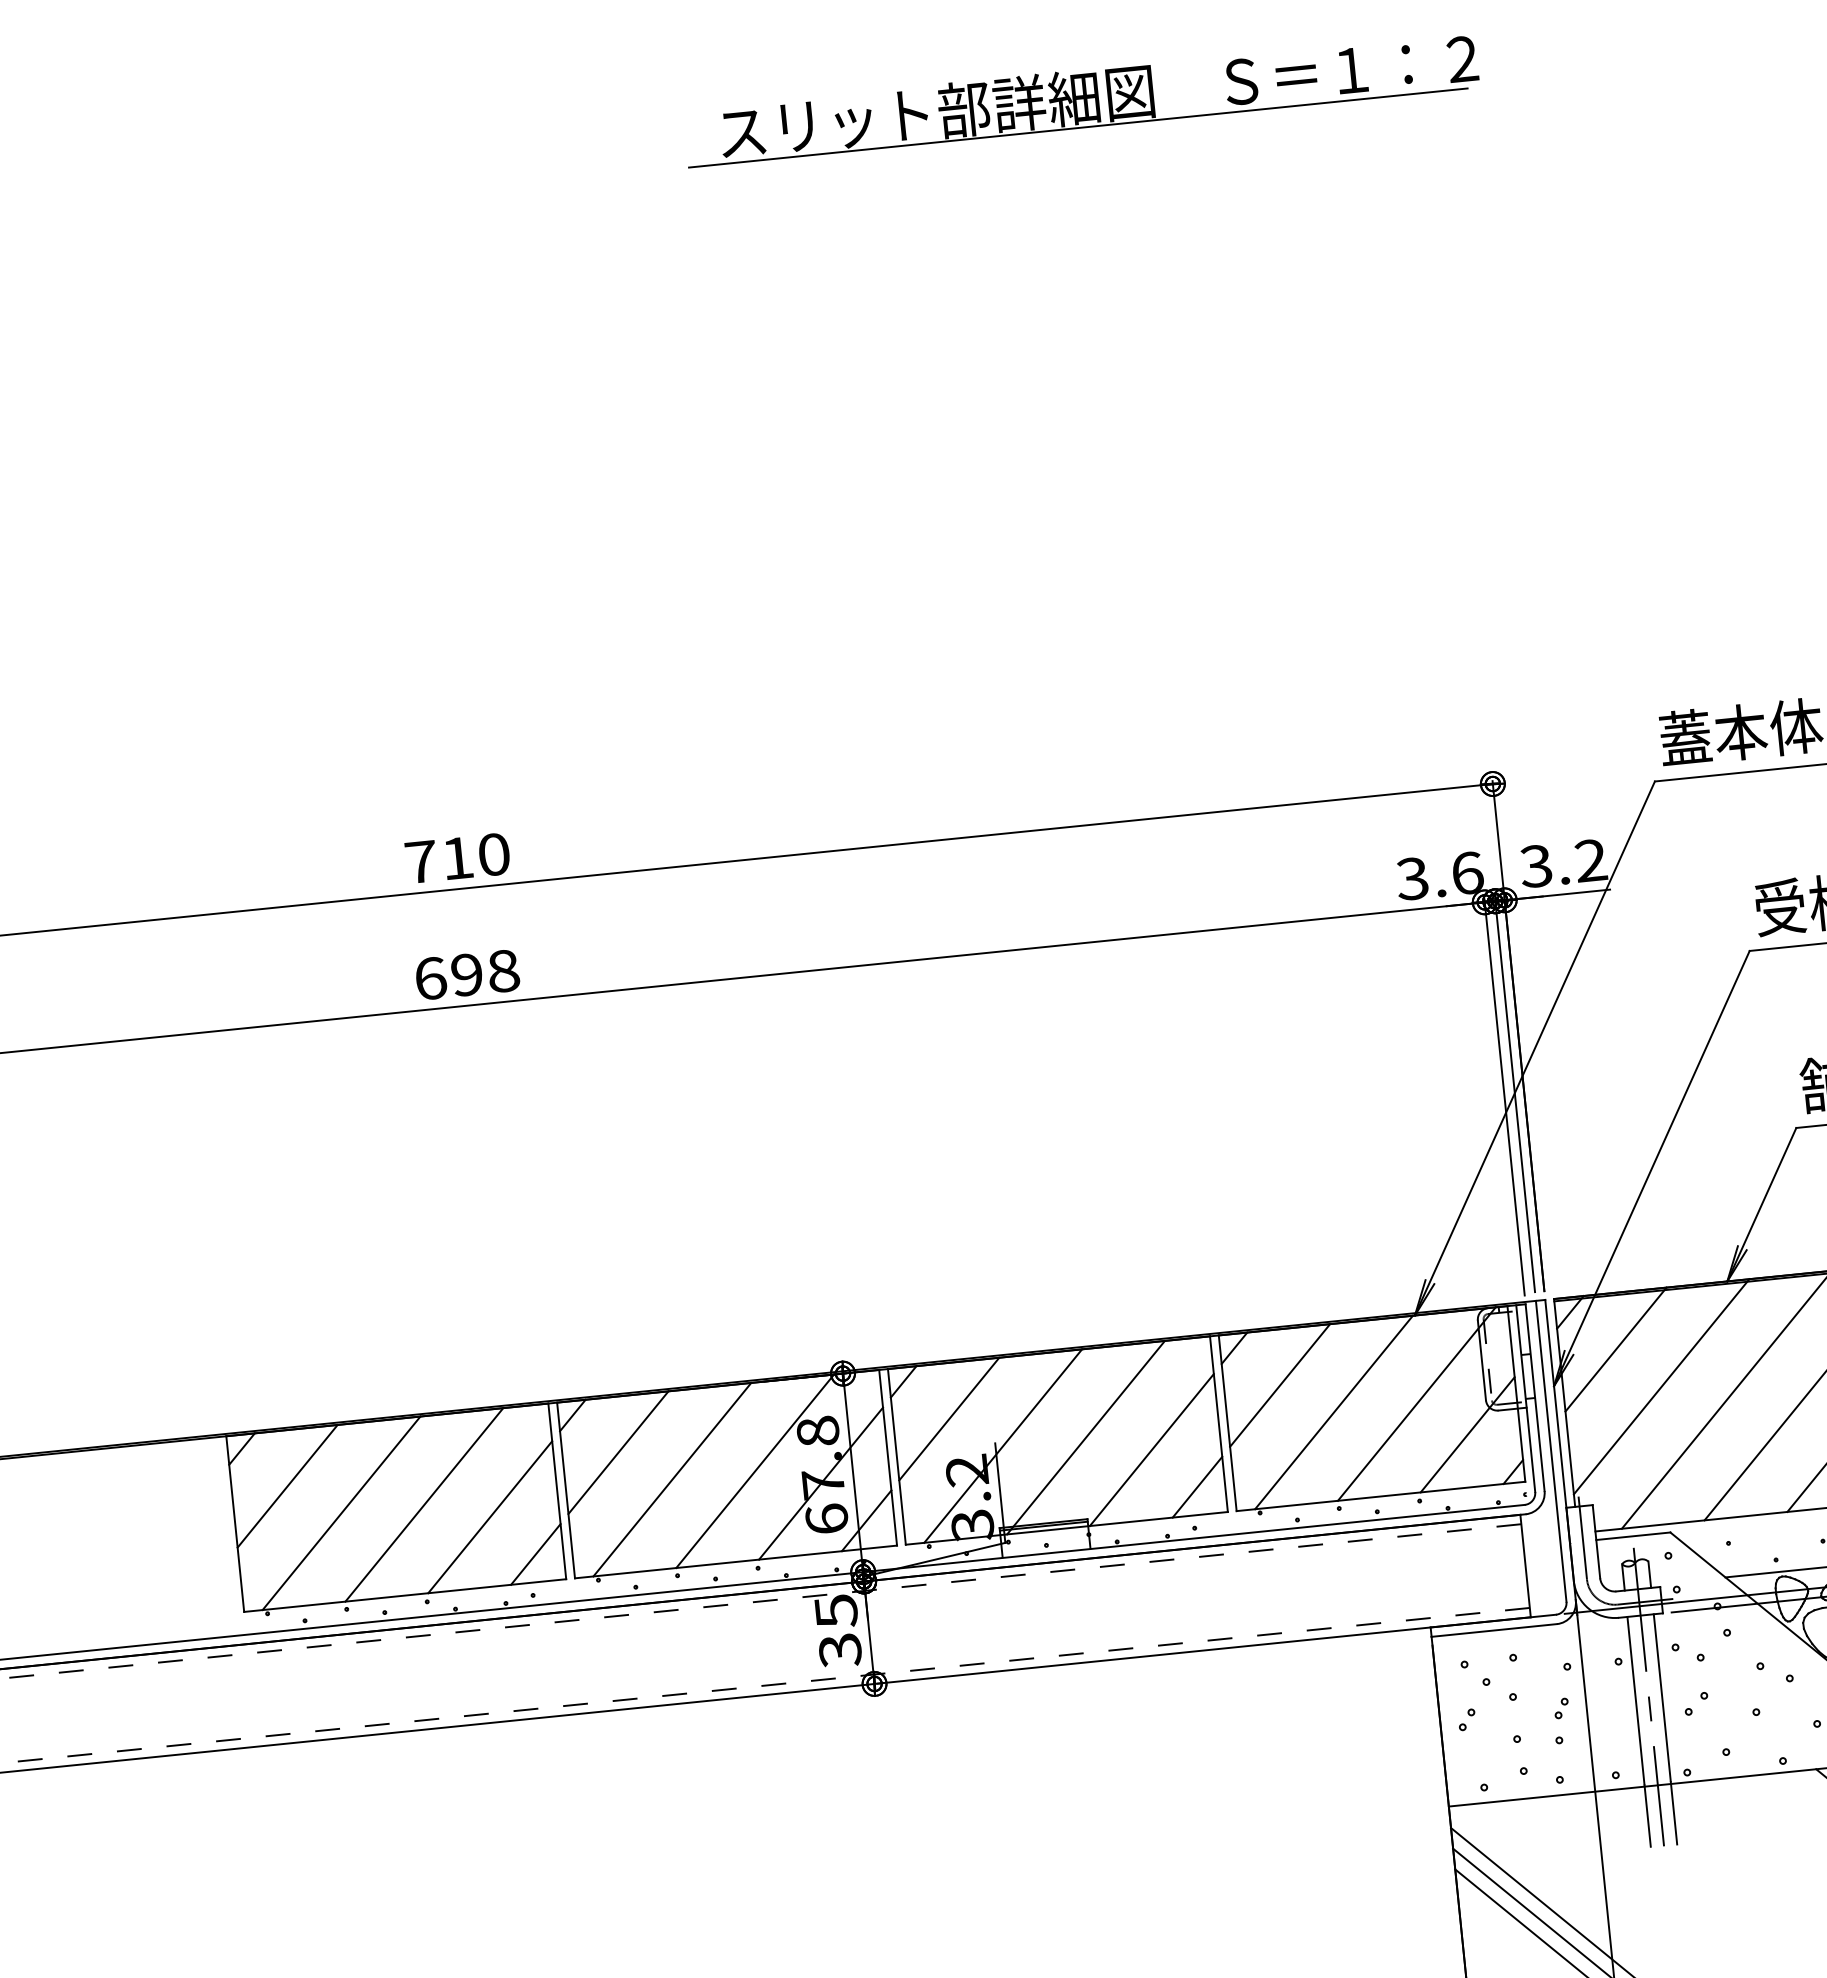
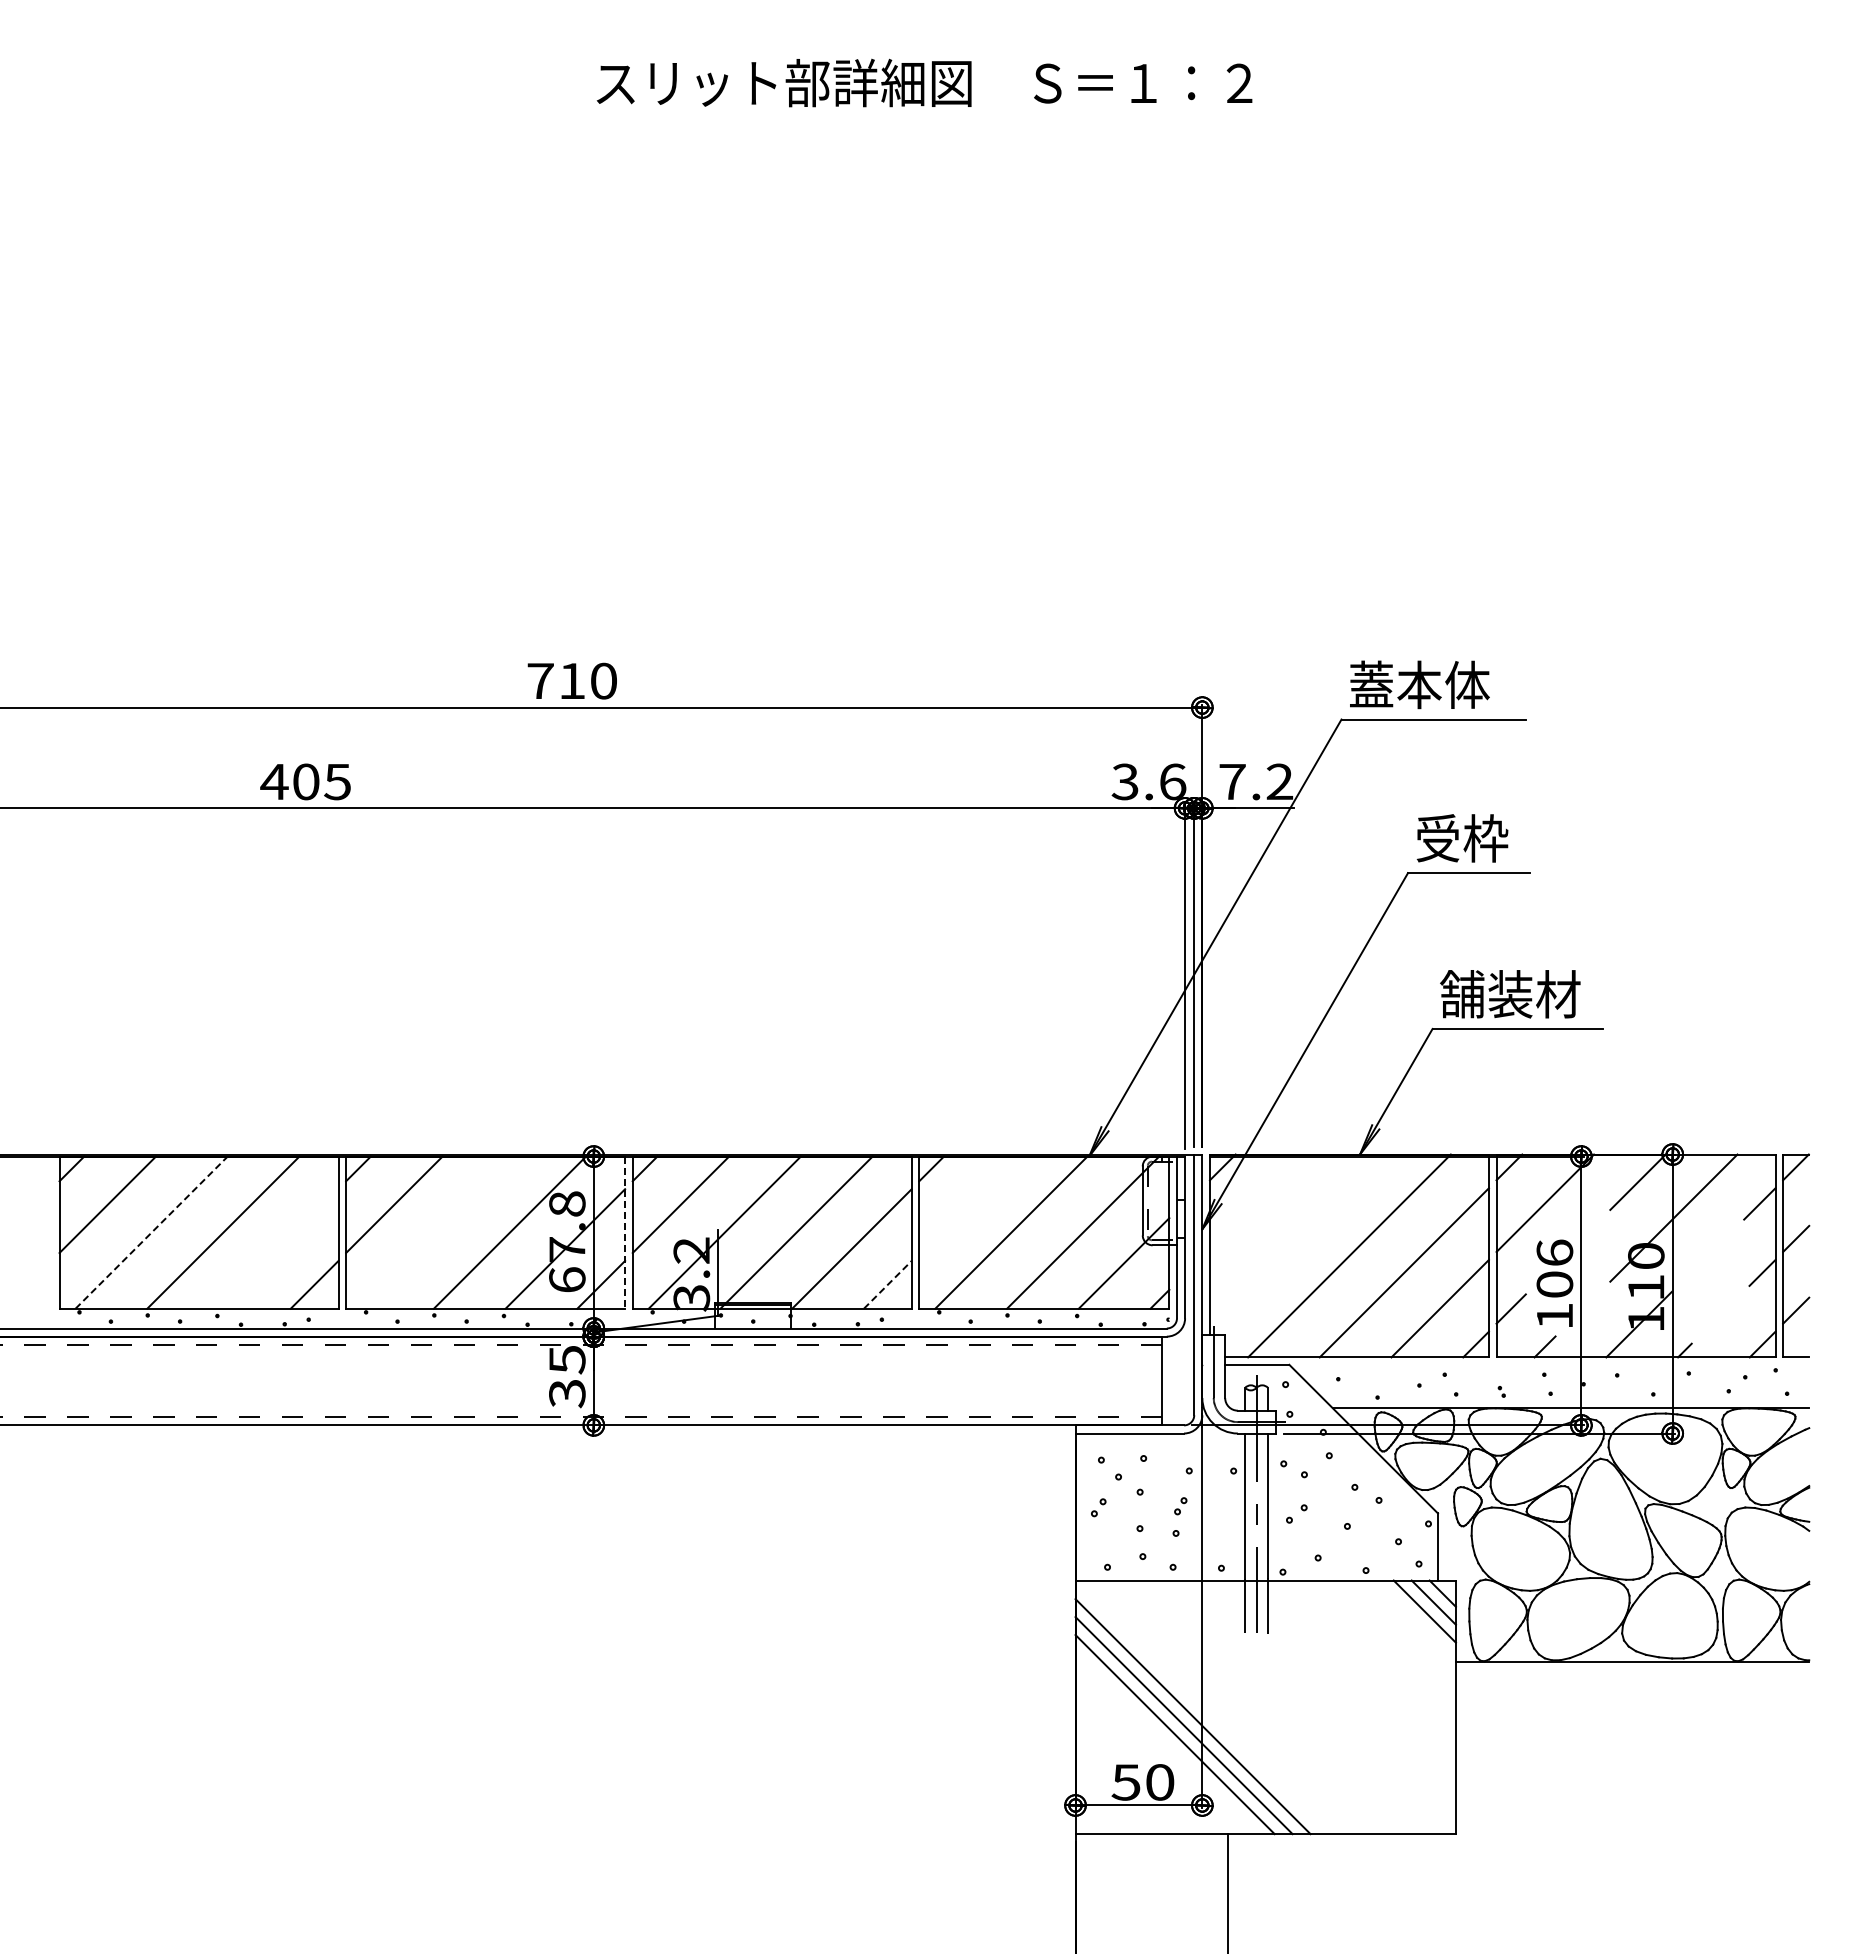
line: (1077, 128) -> (903, 109), removed
text: (456, 857) -> (571, 680), moved
text: (1535, 865) -> (1231, 781), 3.2 -> 7.2
text: (466, 974) -> (305, 781), 698 -> 405
line: (1615, 1348) -> (1258, 1202), removed
line: (1280, 1385) -> (967, 1204), removed
line: (1661, 1386) -> (1294, 1238), removed
line: (888, 1458) -> (625, 1233), solid -> dashed
line: (672, 1479) -> (438, 1232), removed
line: (1197, 1486) -> (887, 1284), solid -> dashed
line: (341, 1513) -> (151, 1232), solid -> dashed
line: (489, 1516) -> (278, 1248), removed

